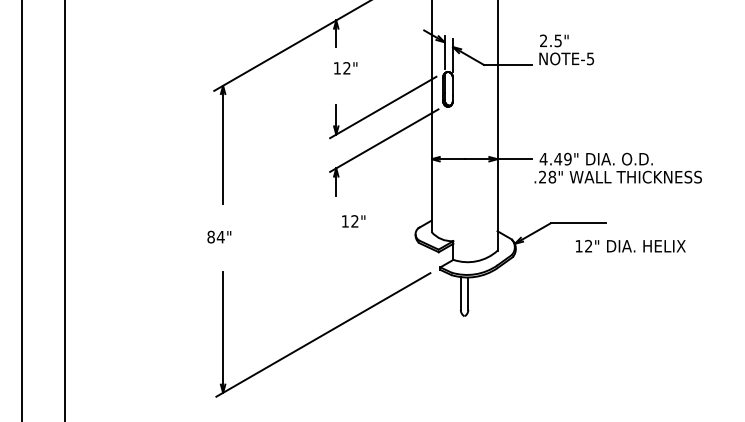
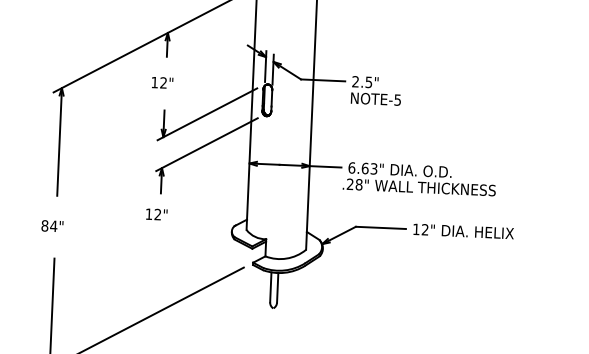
text: (566, 49) -> (376, 90), moved
text: (345, 68) -> (162, 83), moved
text: (555, 158) -> (362, 167), 4.49" -> 6.63"
text: (353, 221) -> (156, 214), moved
text: (630, 246) -> (463, 231), moved

